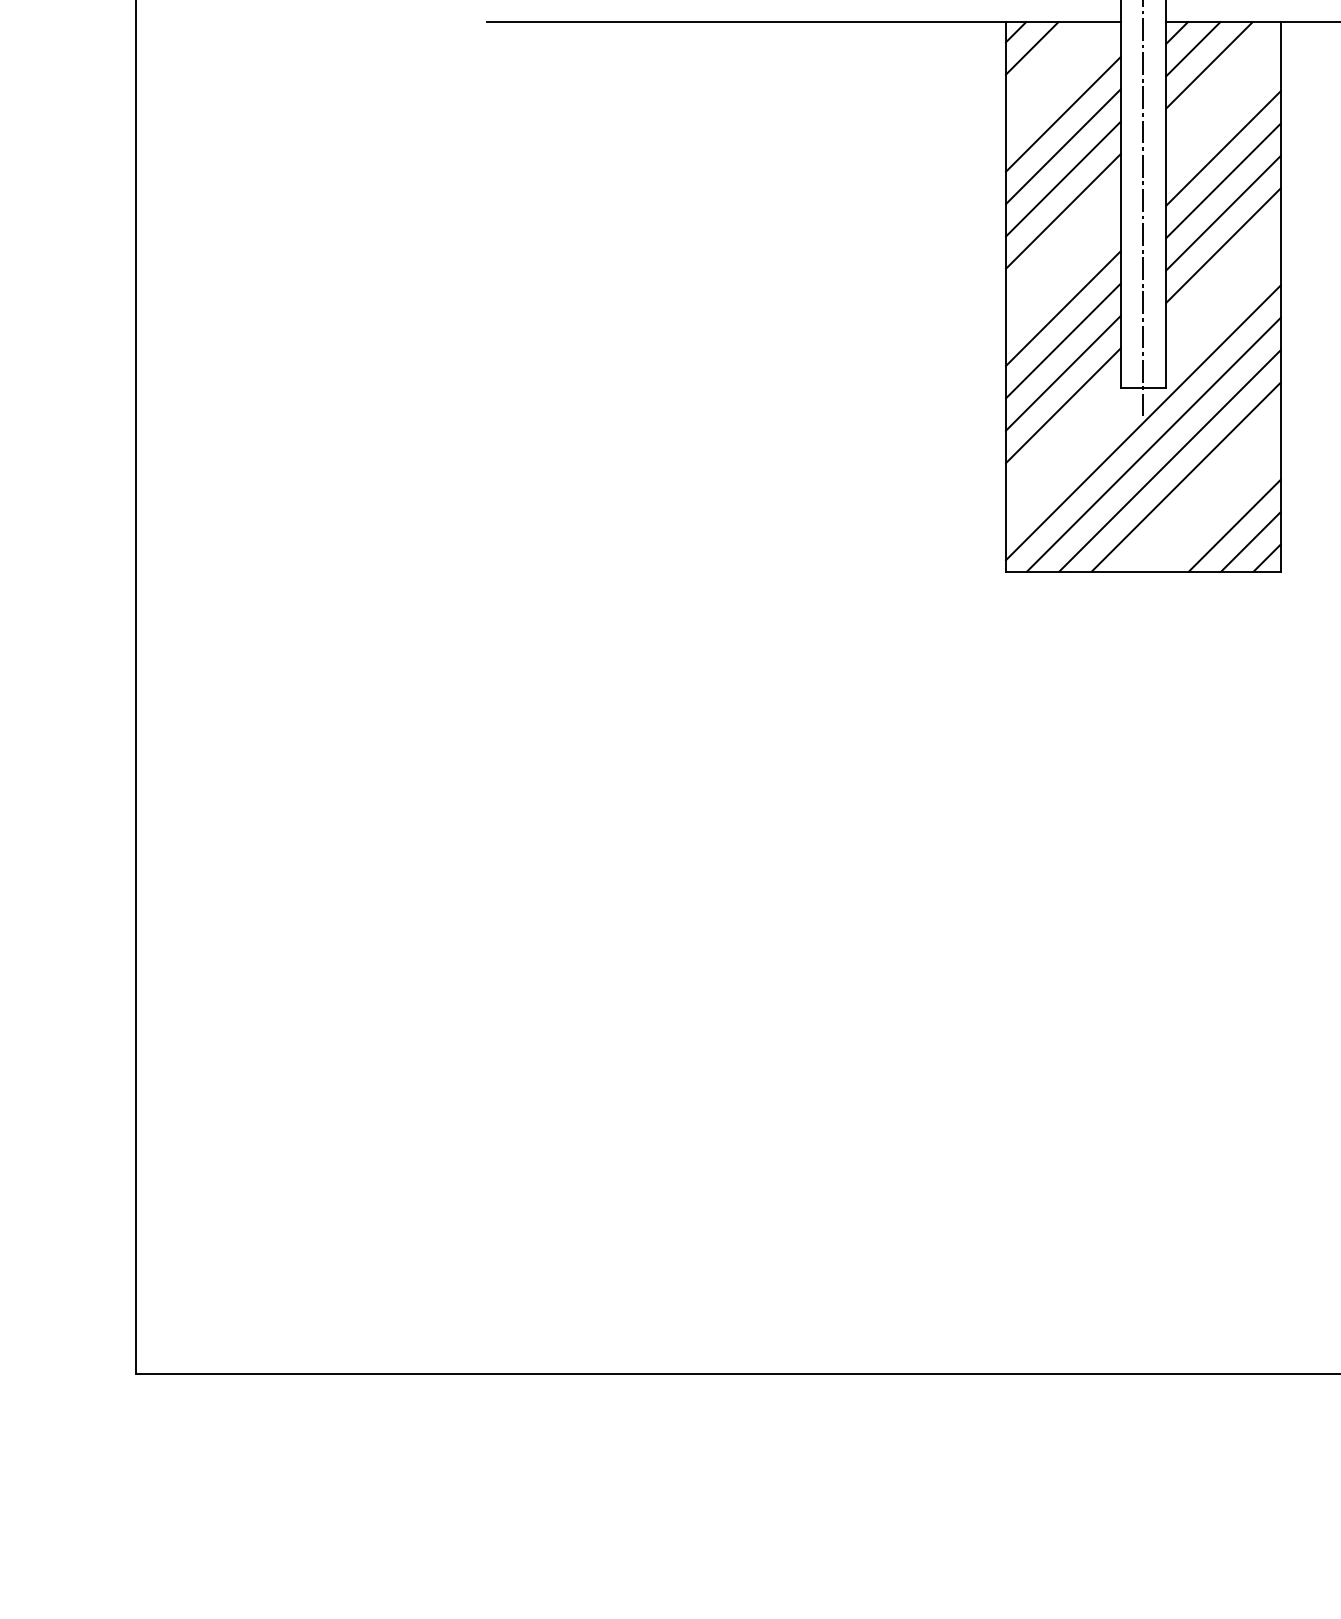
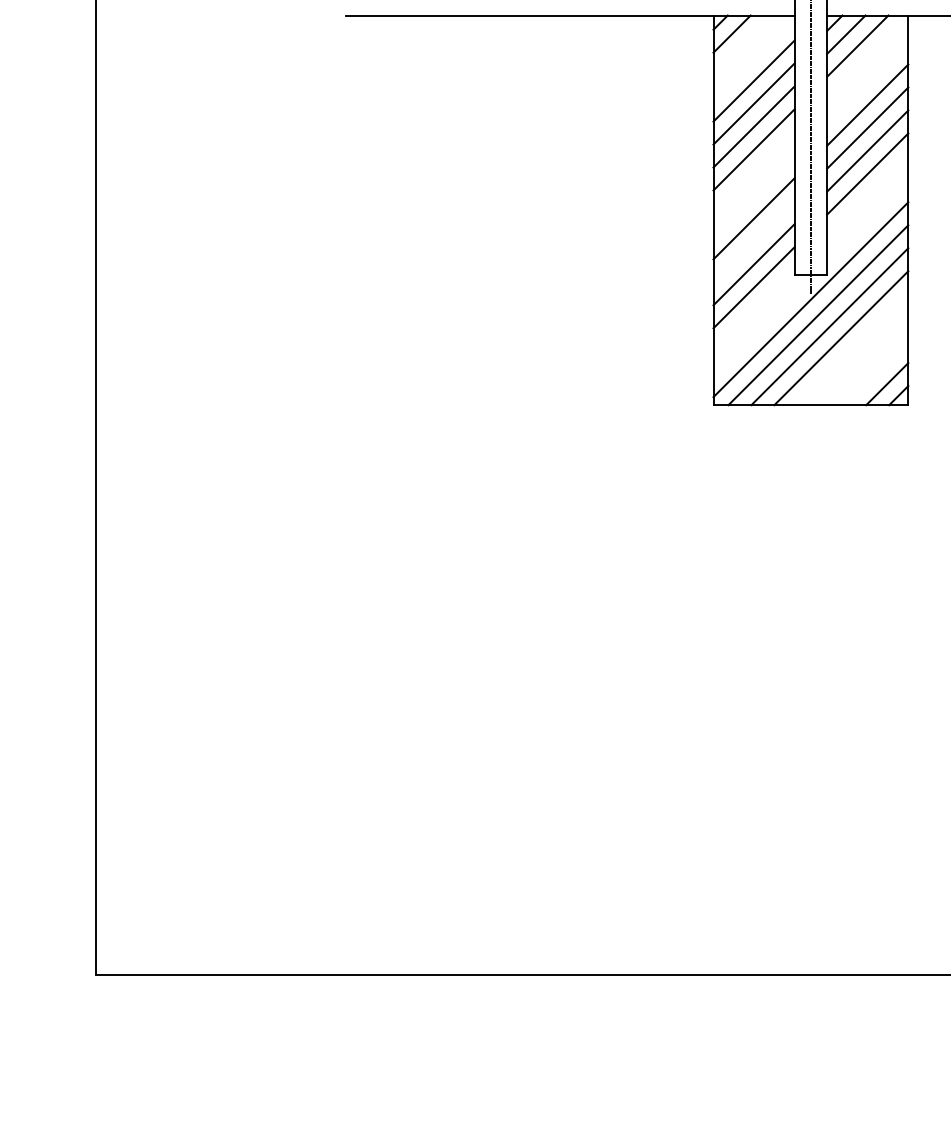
line: (1063, 340) -> (754, 241), removed
line: (1234, 525) -> (875, 372), removed

